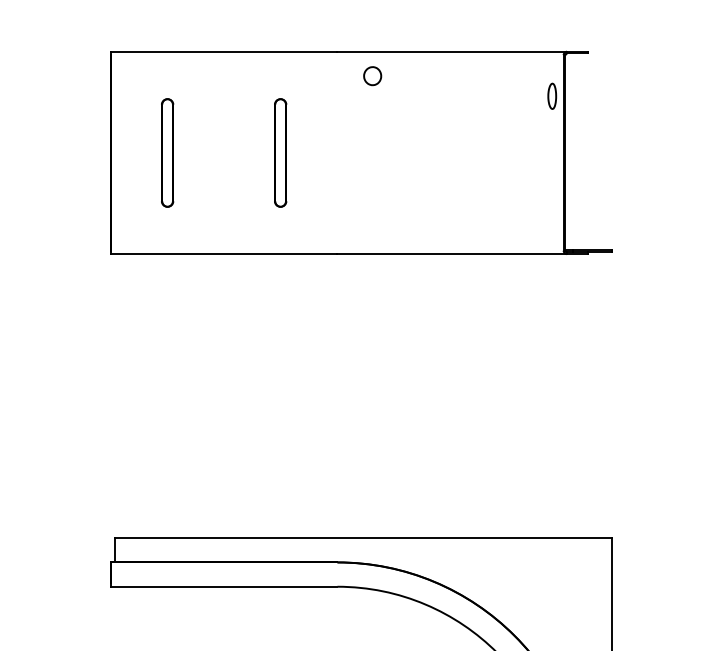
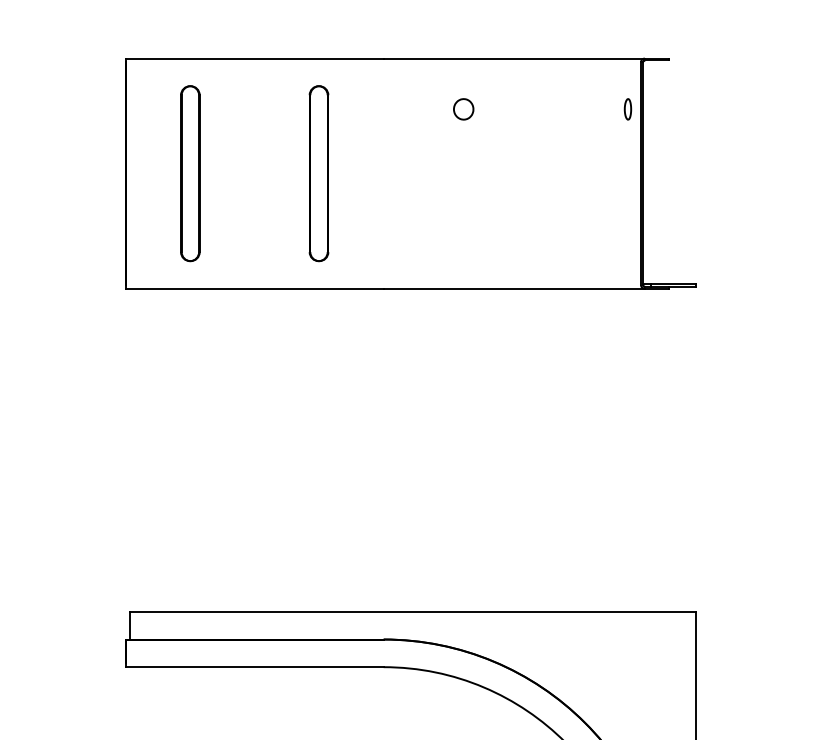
part: (372, 76) -> (463, 109), moved
part: (551, 96) -> (627, 109), size x0.71
part: (167, 152) -> (190, 173), size x1.43
part: (280, 152) -> (318, 173), size x1.43

